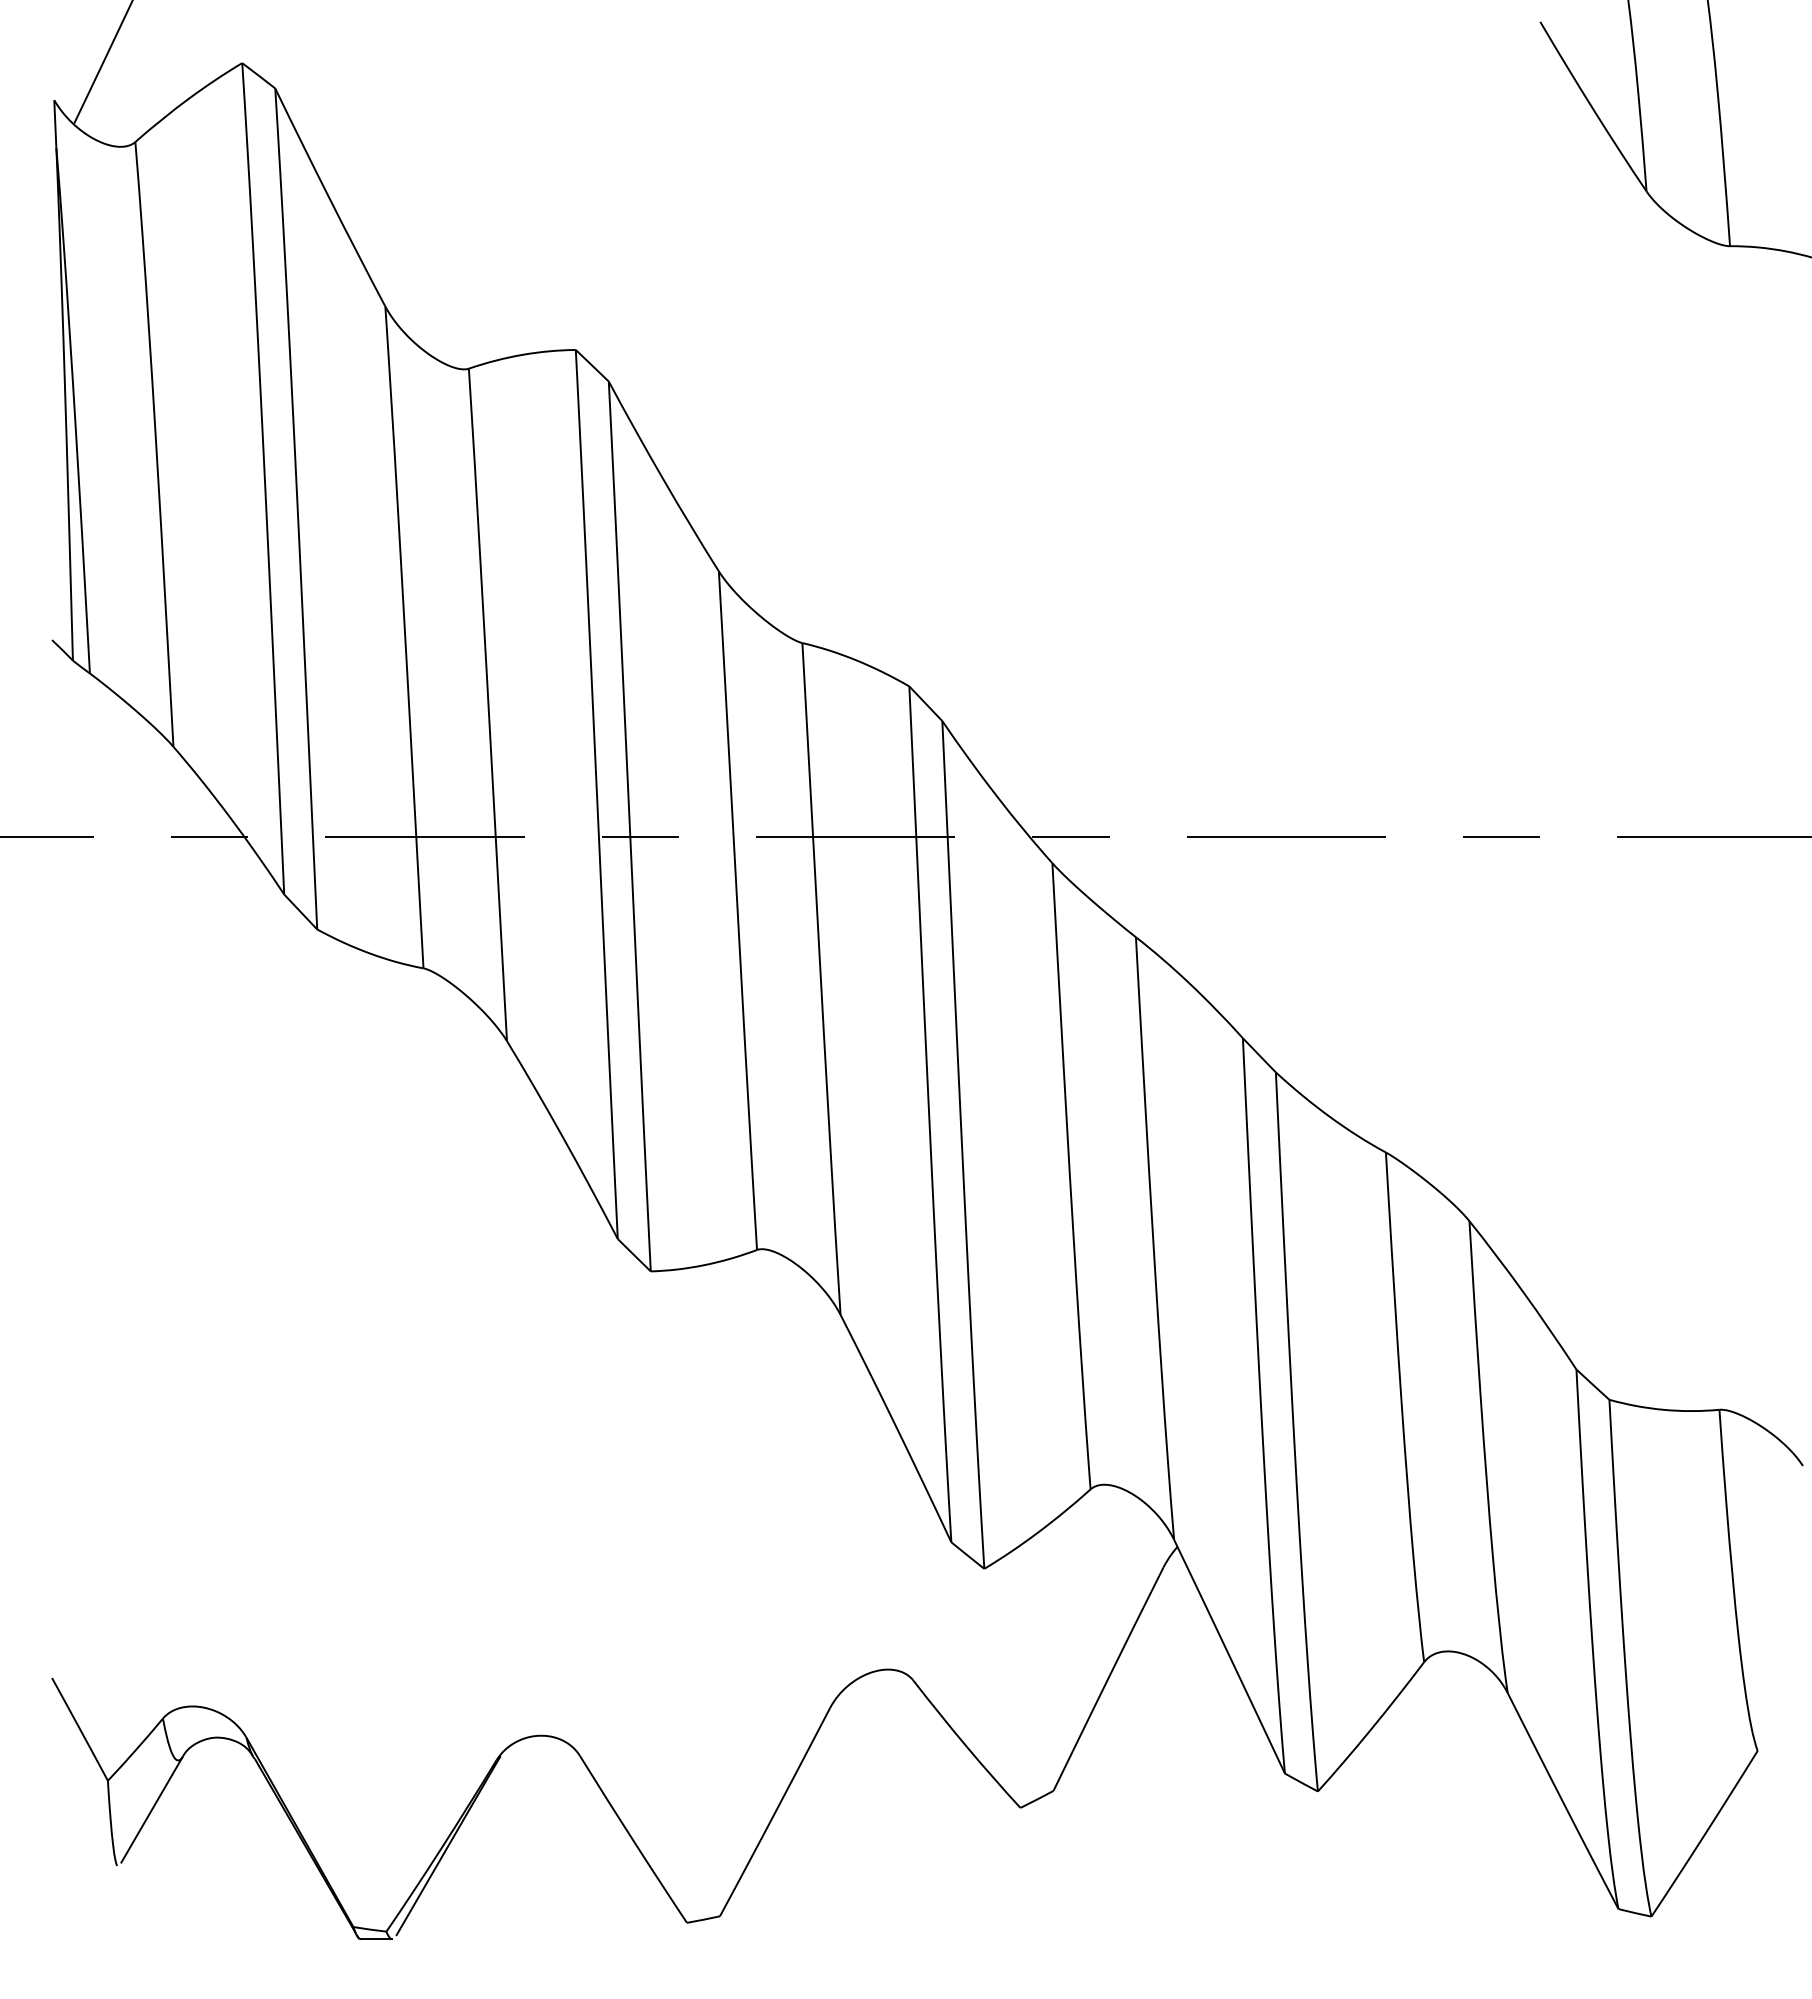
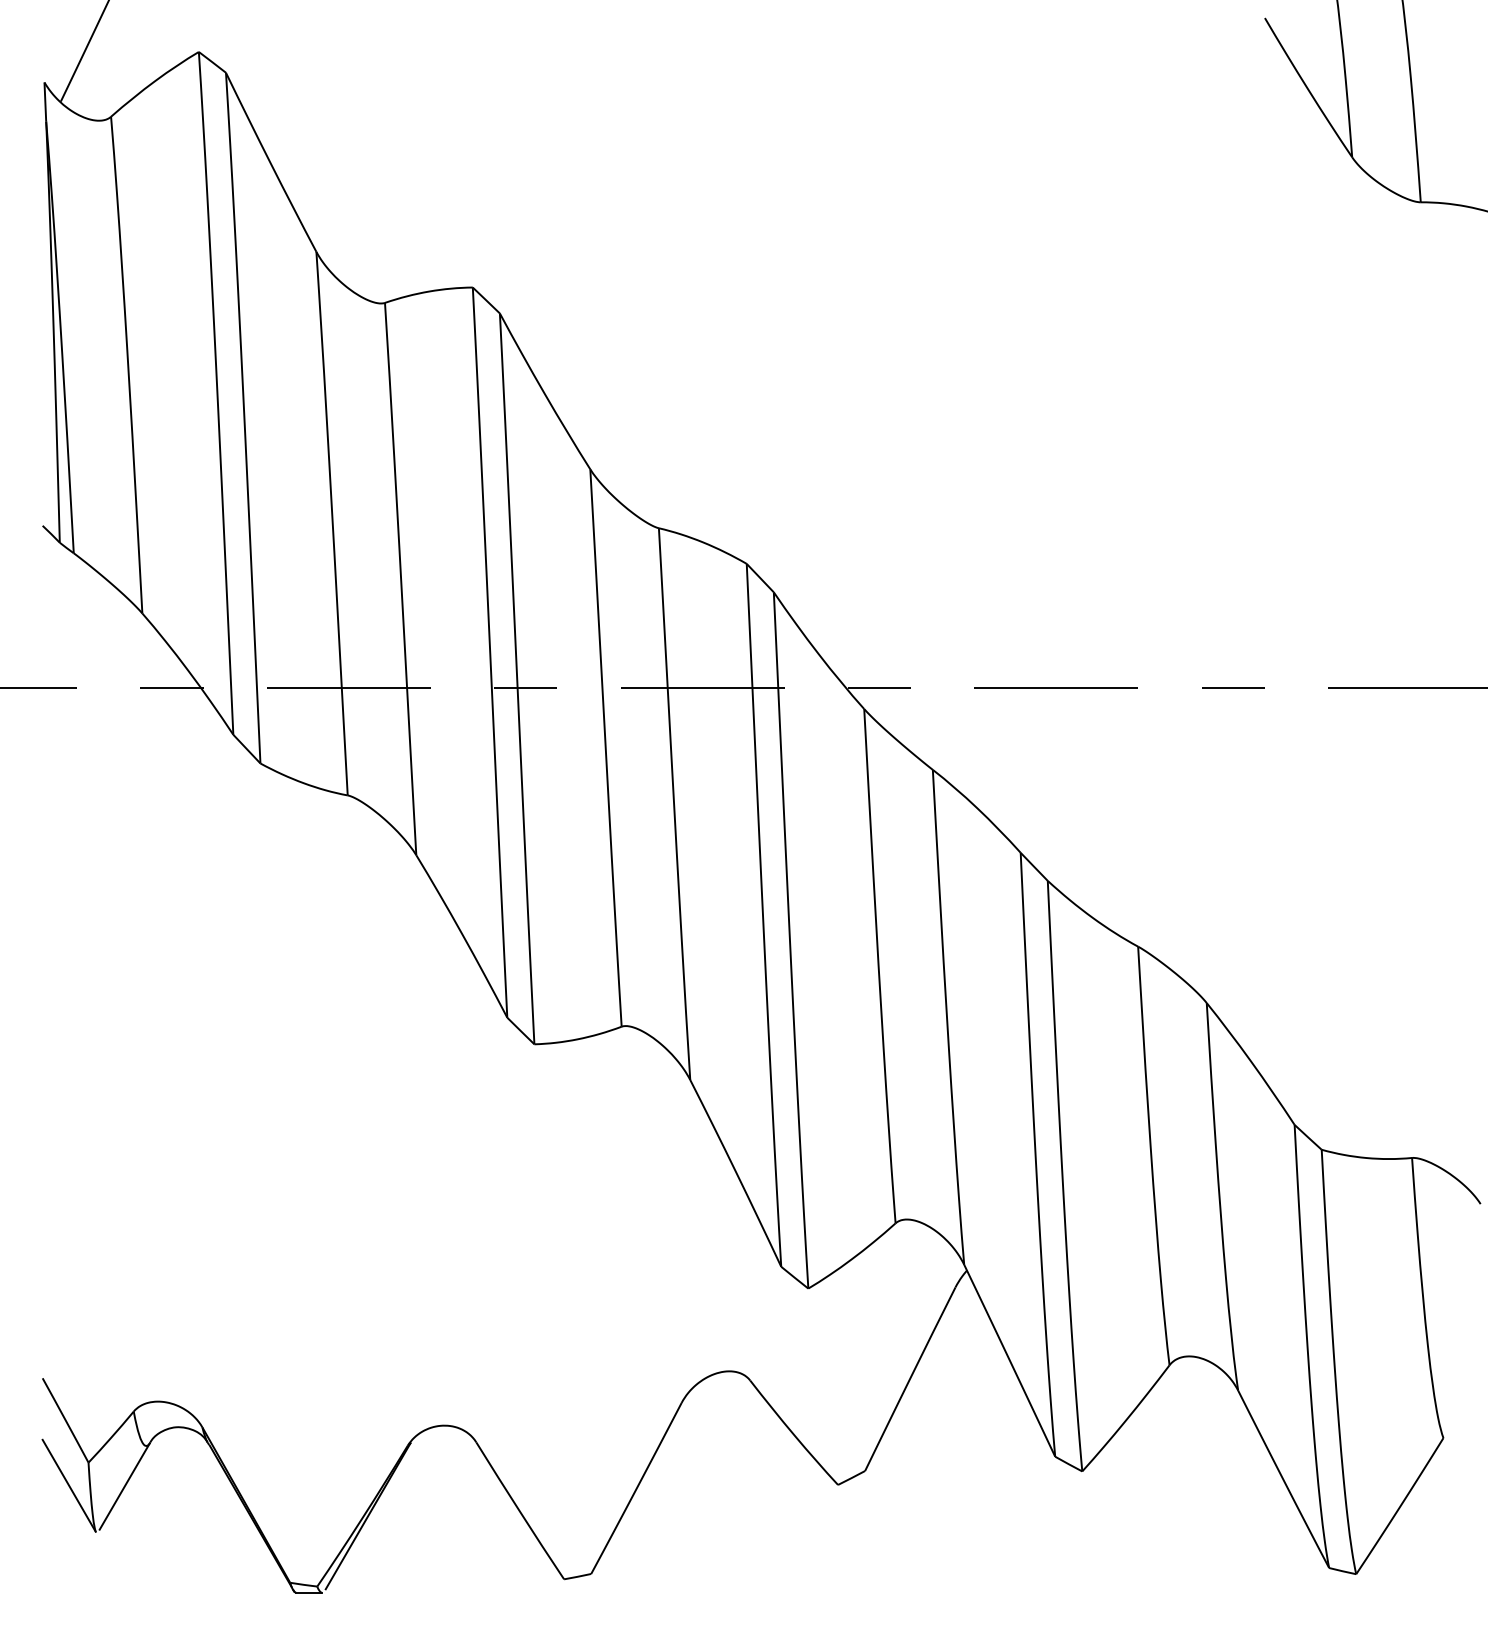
line: (83, 1808) -> (68, 1485), added

